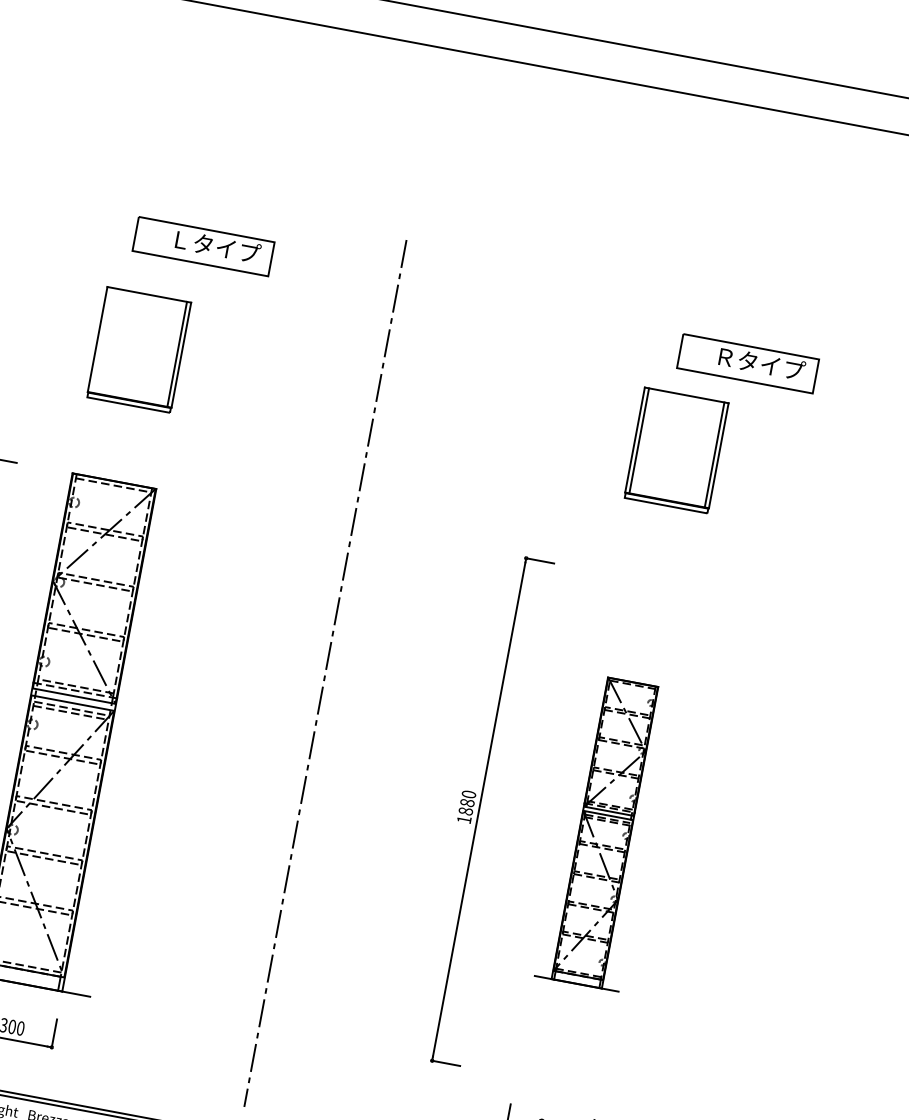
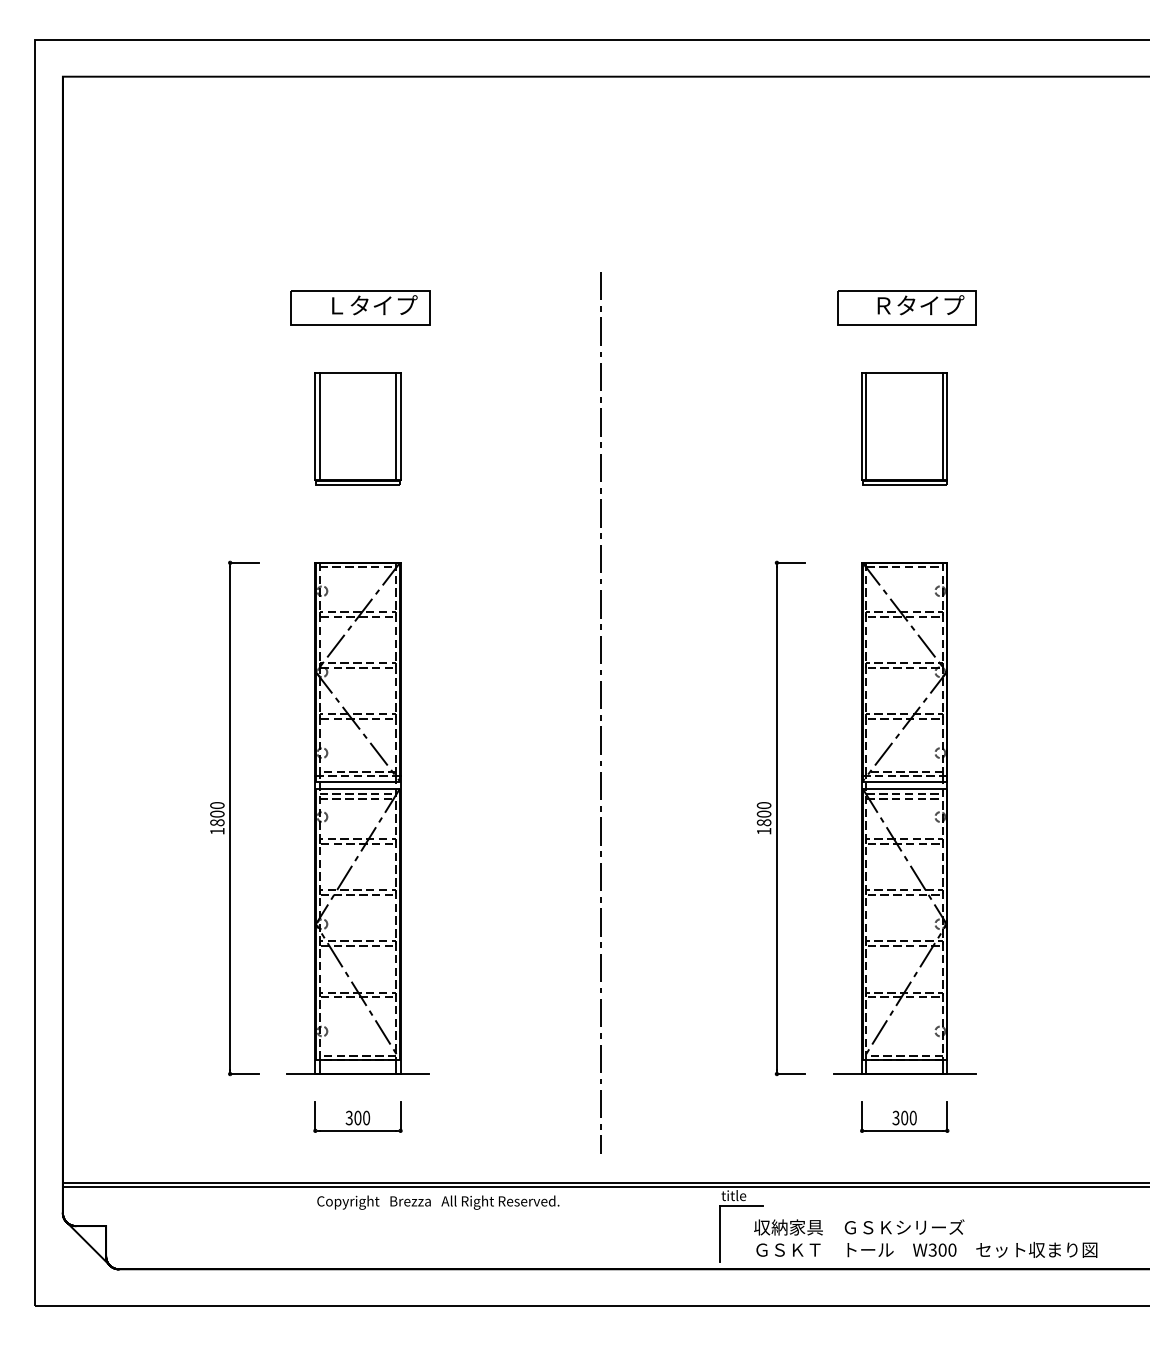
part: (203, 246) -> (360, 307), moved
line: (101, 340) -> (319, 426), added
part: (747, 363) -> (906, 307), moved
text: (467, 802) -> (764, 813), 1880 -> 1800
part: (604, 833) -> (904, 818), size x1.67

